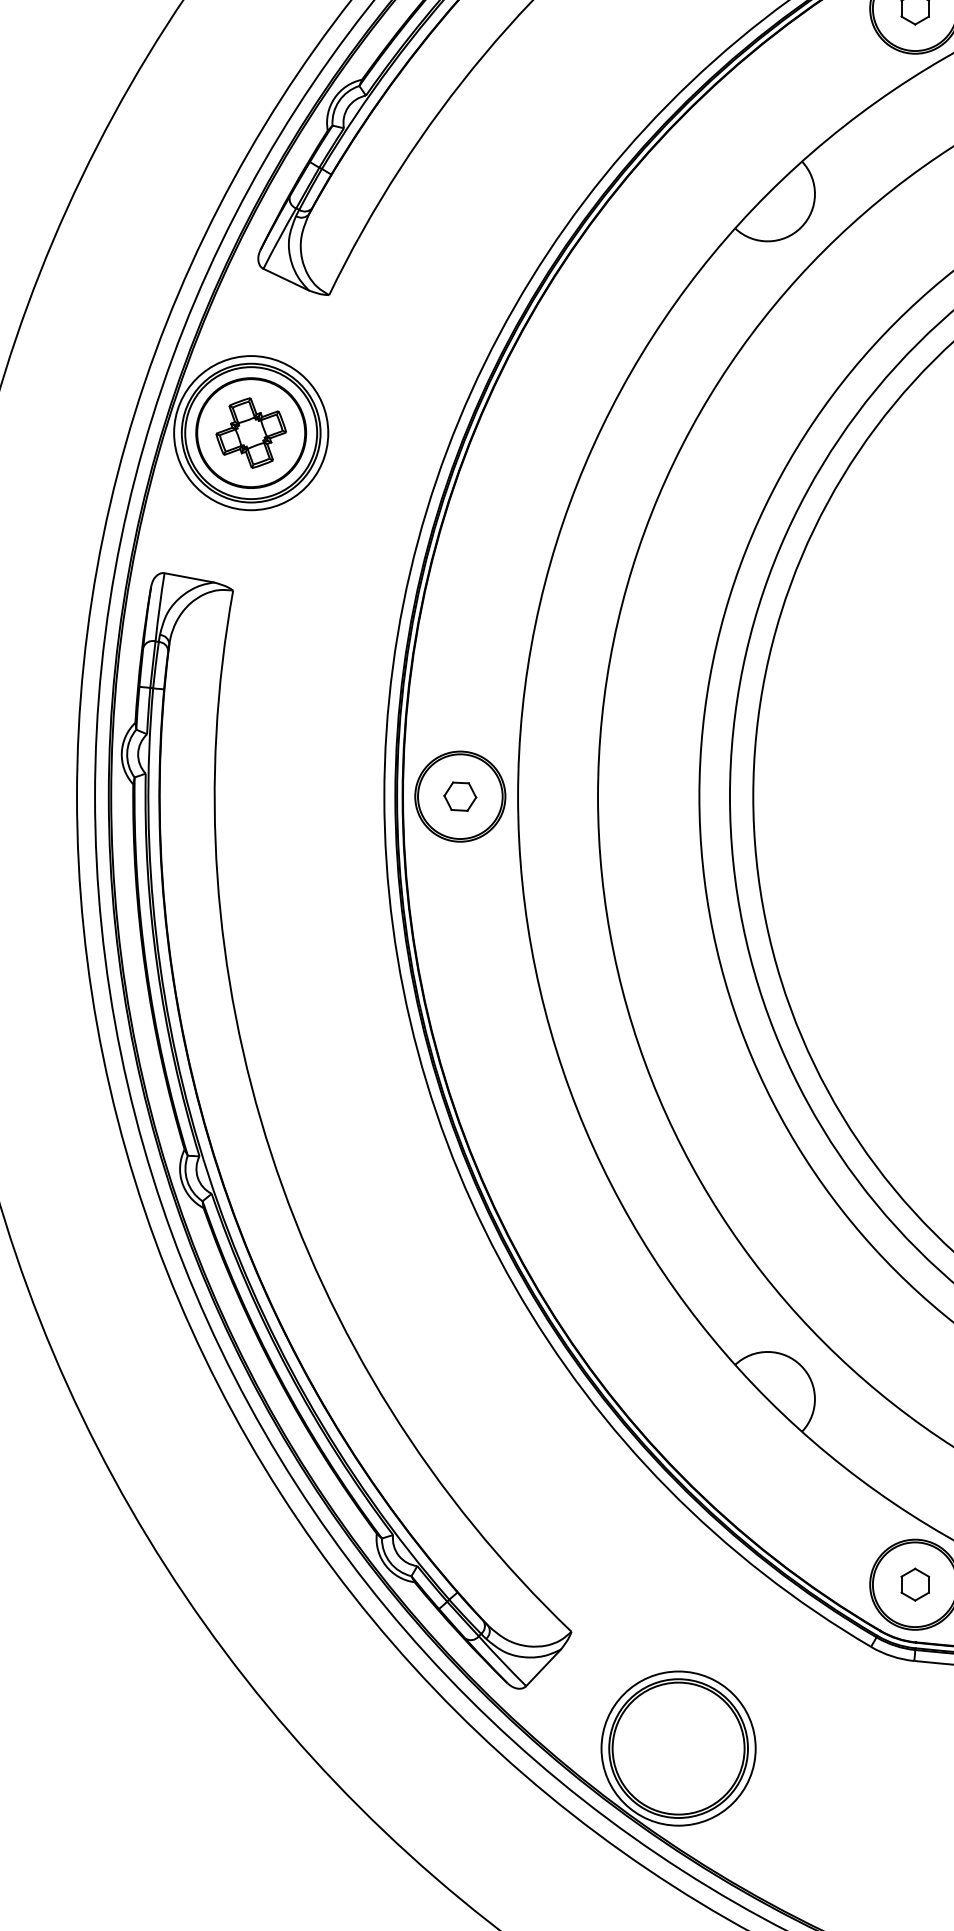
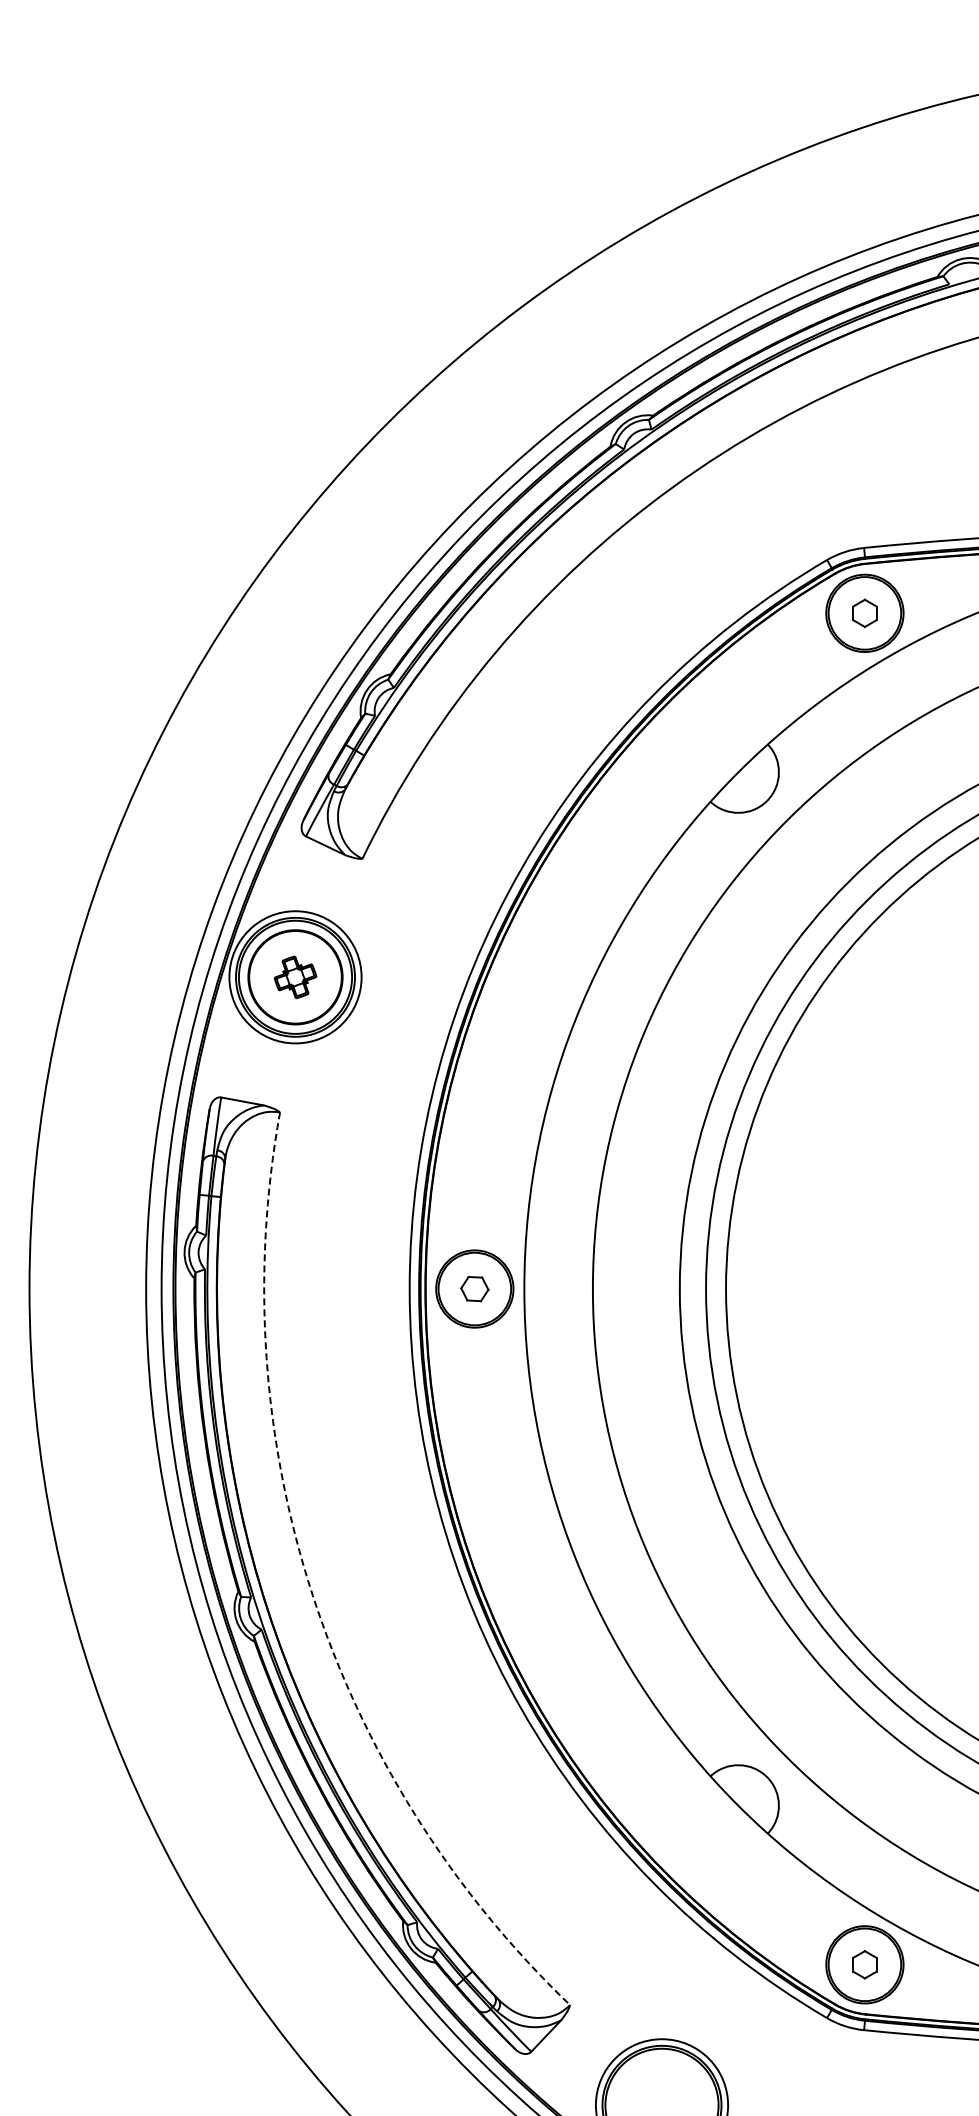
part: (251, 433) -> (295, 977), size x0.7
arc: (271, 1154) -> (312, 1595), solid -> dashed

